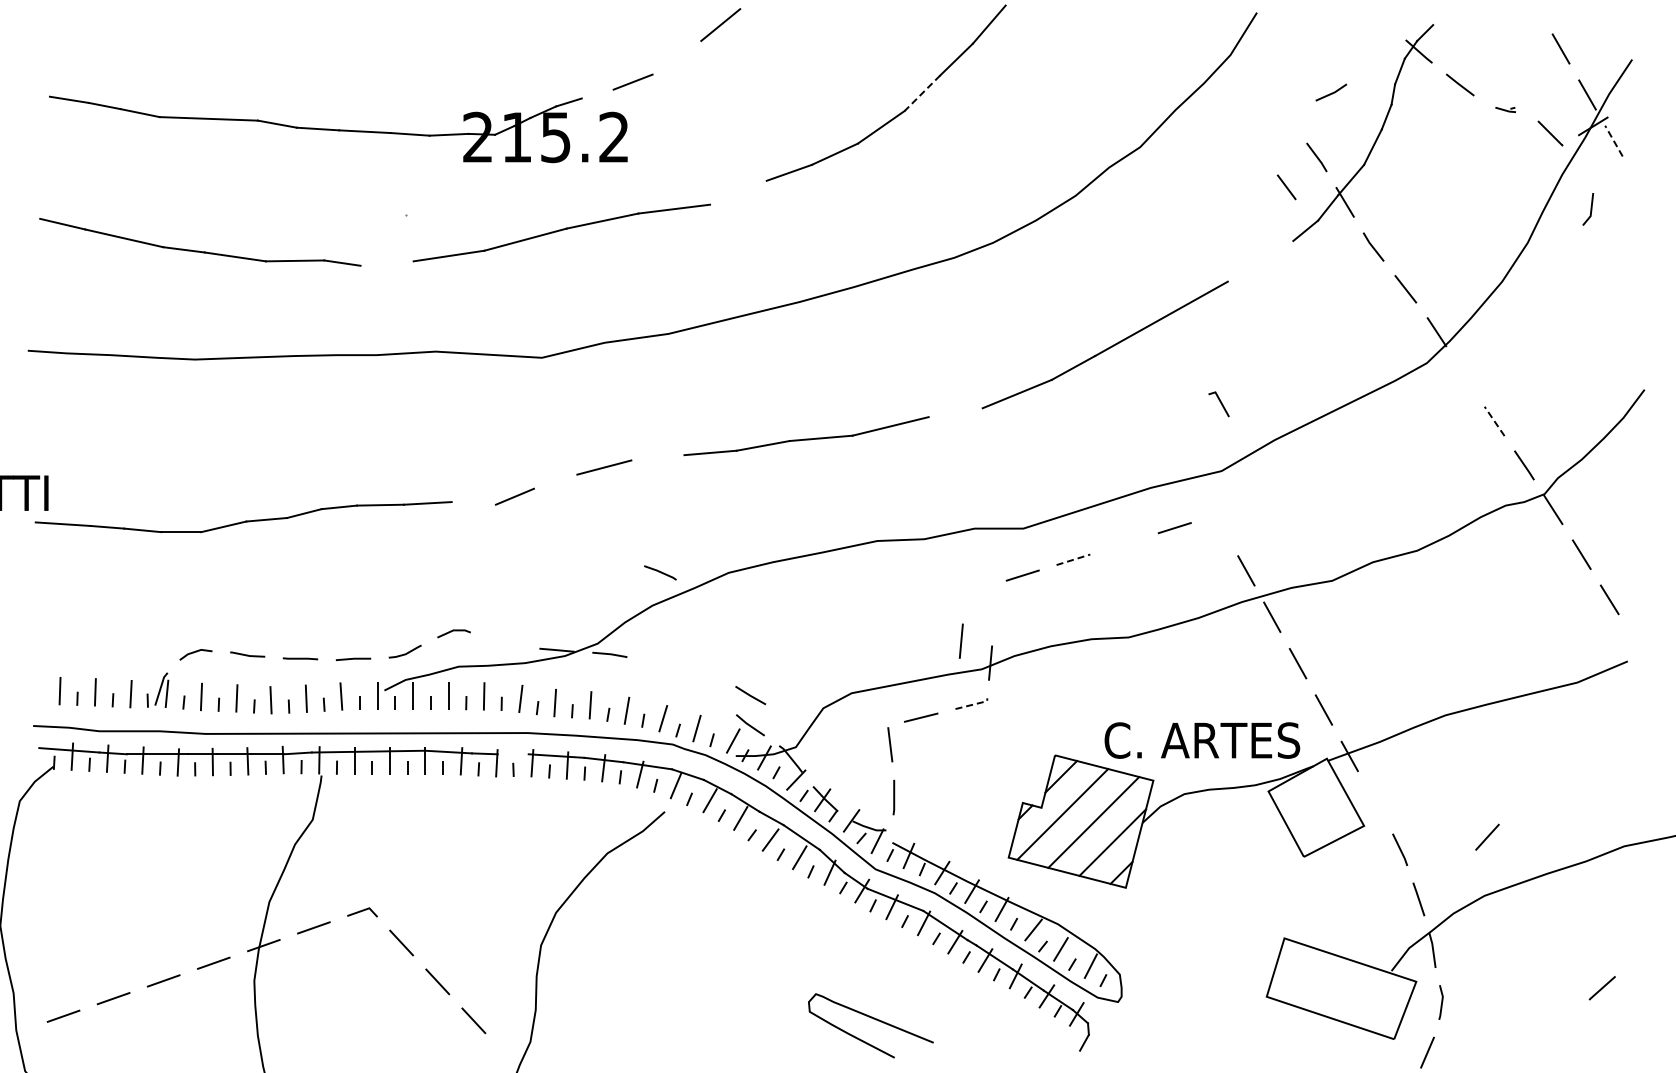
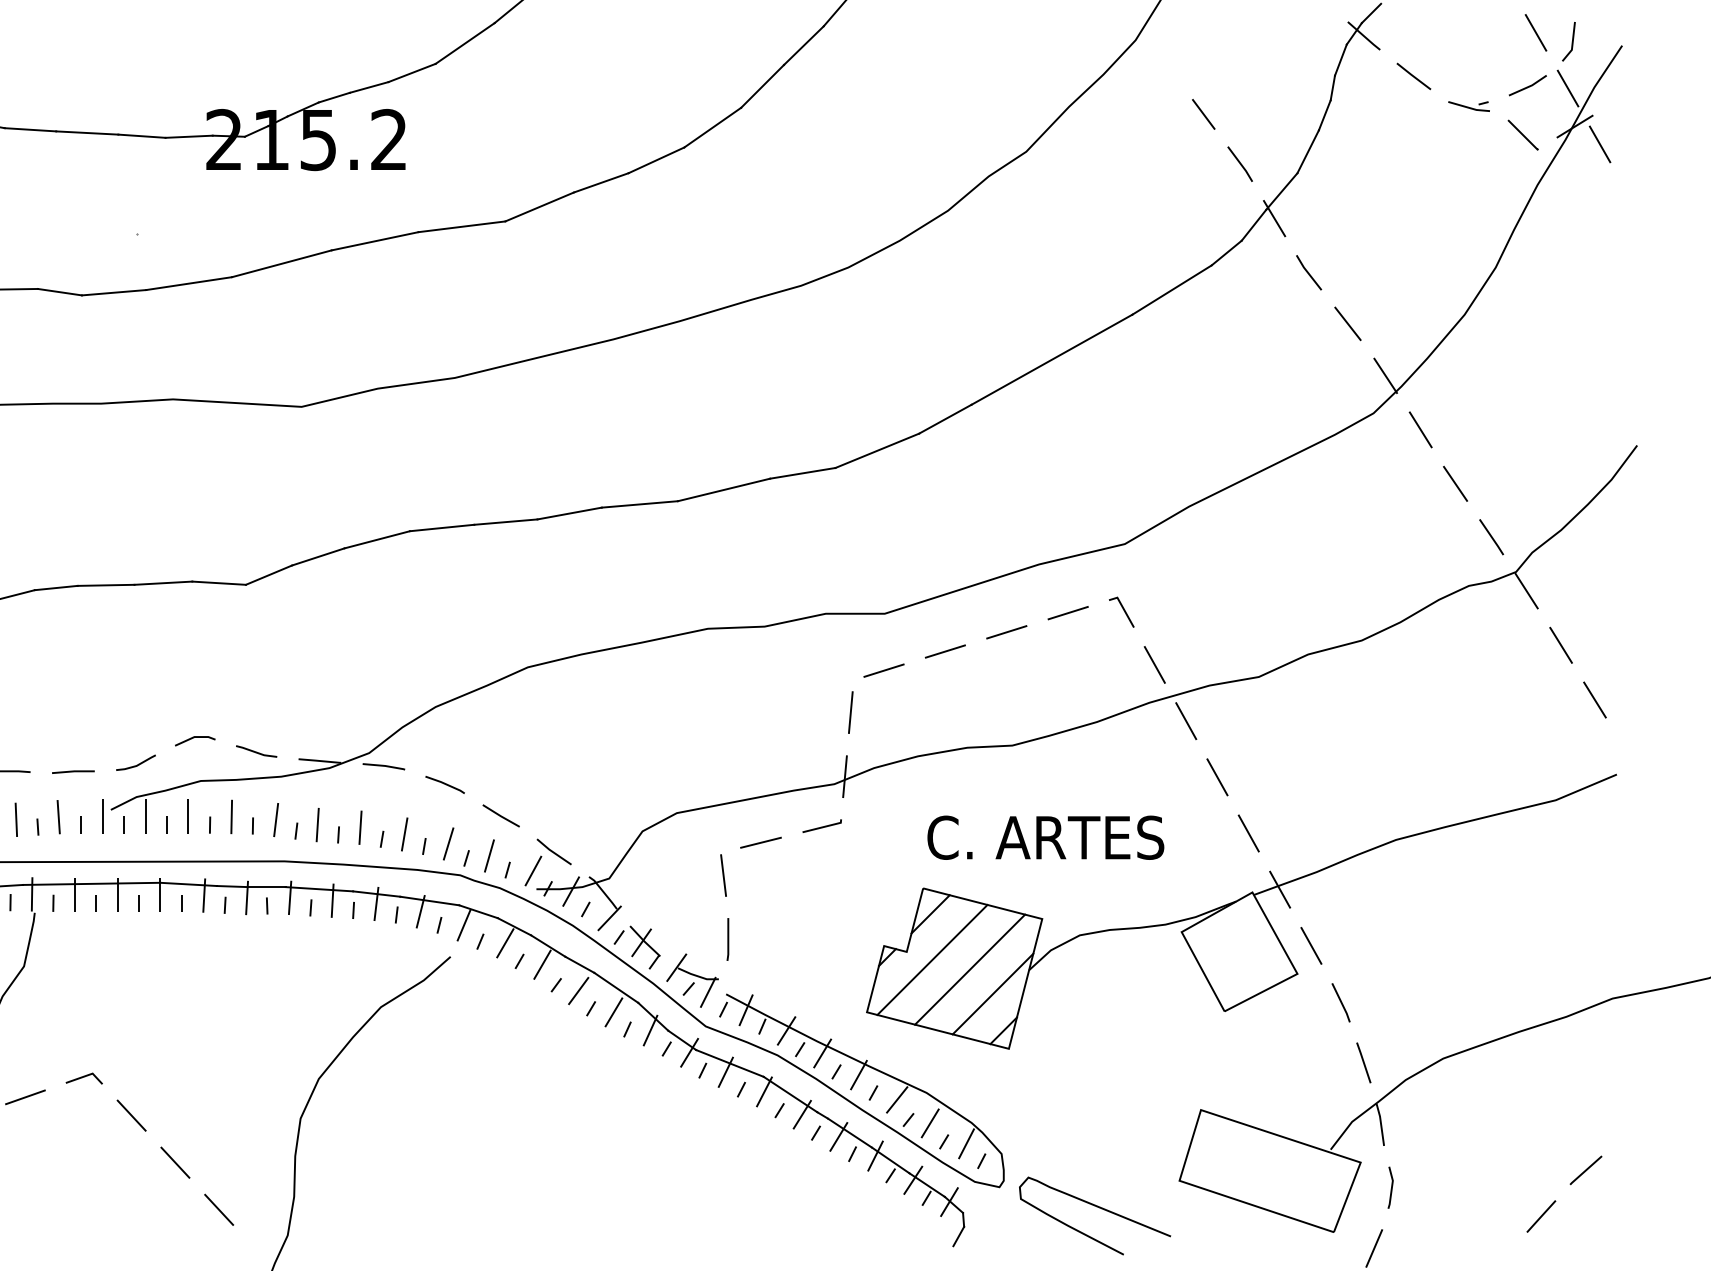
line: (676, 57) -> (464, 43), added
line: (1331, 92) -> (1528, 85), moved
line: (597, 93) -> (368, 86), added
line: (922, 93) -> (762, 86), dashed -> solid
part: (1505, 109) -> (1468, 106), size x1.67
line: (1613, 141) -> (1599, 144), dashed -> solid
line: (1286, 187) -> (1203, 114), moved
line: (738, 192) -> (539, 206), added
line: (1590, 209) -> (1571, 41), moved
line: (1260, 261) -> (1171, 290), added
line: (386, 263) -> (113, 292), added
line: (1465, 376) -> (1420, 429), added
line: (1220, 403) -> (1123, 611), moved
line: (955, 412) -> (802, 473), added
line: (1494, 421) -> (1455, 484), dashed -> solid
line: (657, 457) -> (441, 527), added
line: (555, 481) -> (318, 556), added
line: (473, 503) -> (218, 583), added
line: (1124, 543) -> (1007, 631), added
line: (1073, 559) -> (945, 651), dashed -> solid
line: (660, 572) -> (445, 784), moved
line: (961, 640) -> (851, 711), moved
line: (504, 642) -> (256, 751), added
line: (750, 695) -> (500, 815), moved
line: (973, 704) -> (824, 826), dashed -> solid
text: (1202, 740) -> (1046, 837), moved
line: (512, 754) -> (265, 887), added
line: (1375, 802) -> (1311, 945), added
line: (1487, 836) -> (1541, 1215), moved
curve: (873, 1019) -> (1098, 1208), moved

